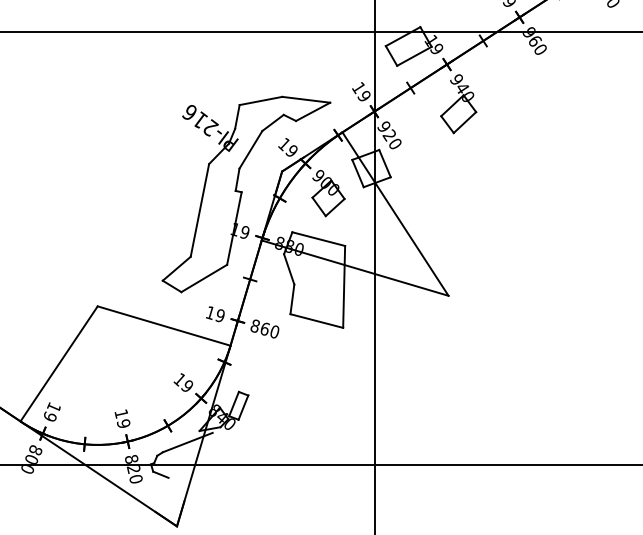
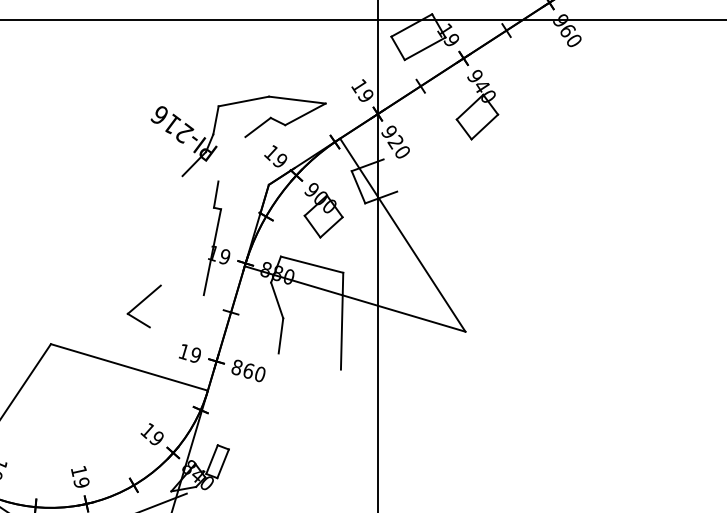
line: (250, 149) -> (231, 158), removed
line: (384, 163) -> (389, 175), removed
line: (199, 210) -> (171, 230), removed
line: (204, 278) -> (177, 311), removed
line: (316, 320) -> (309, 360), removed

